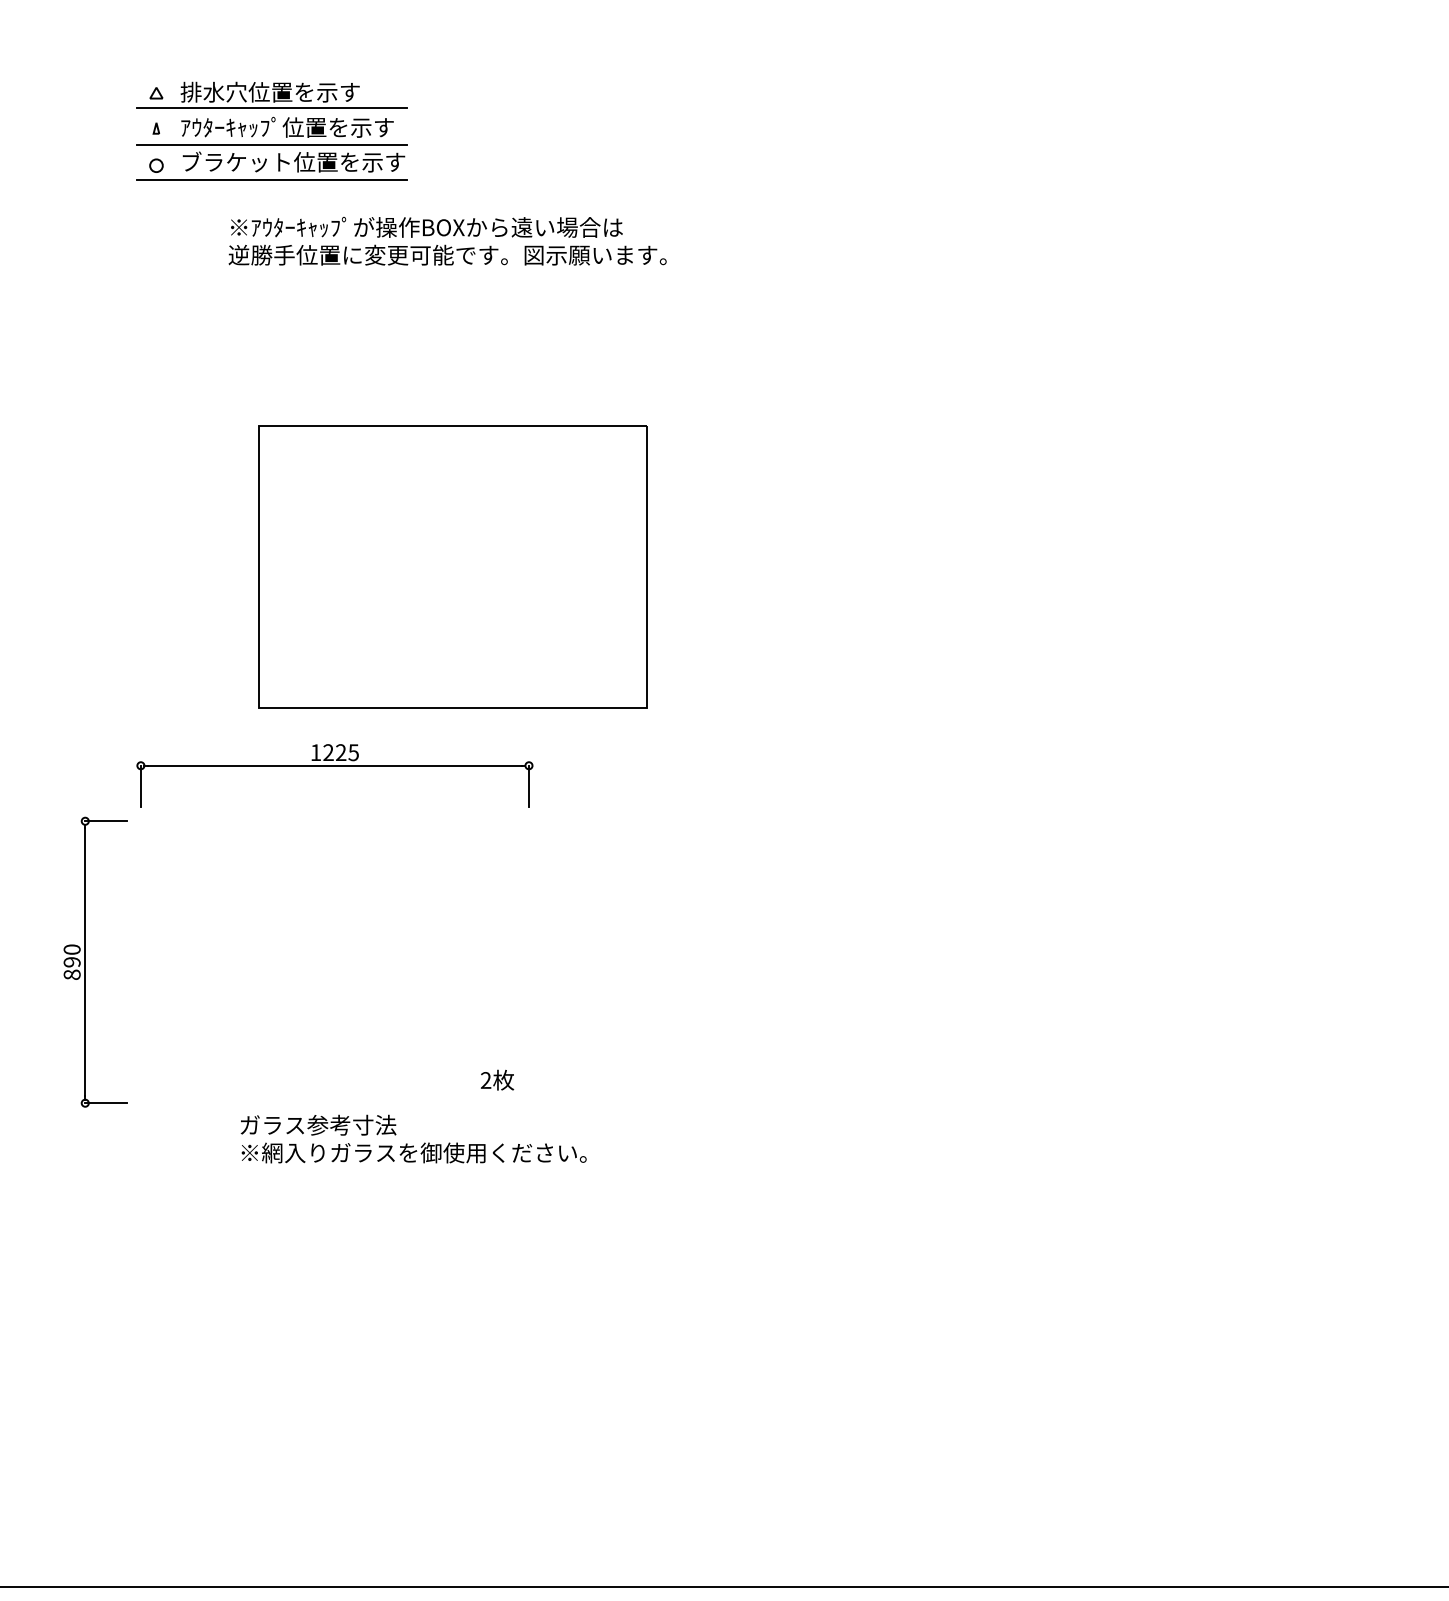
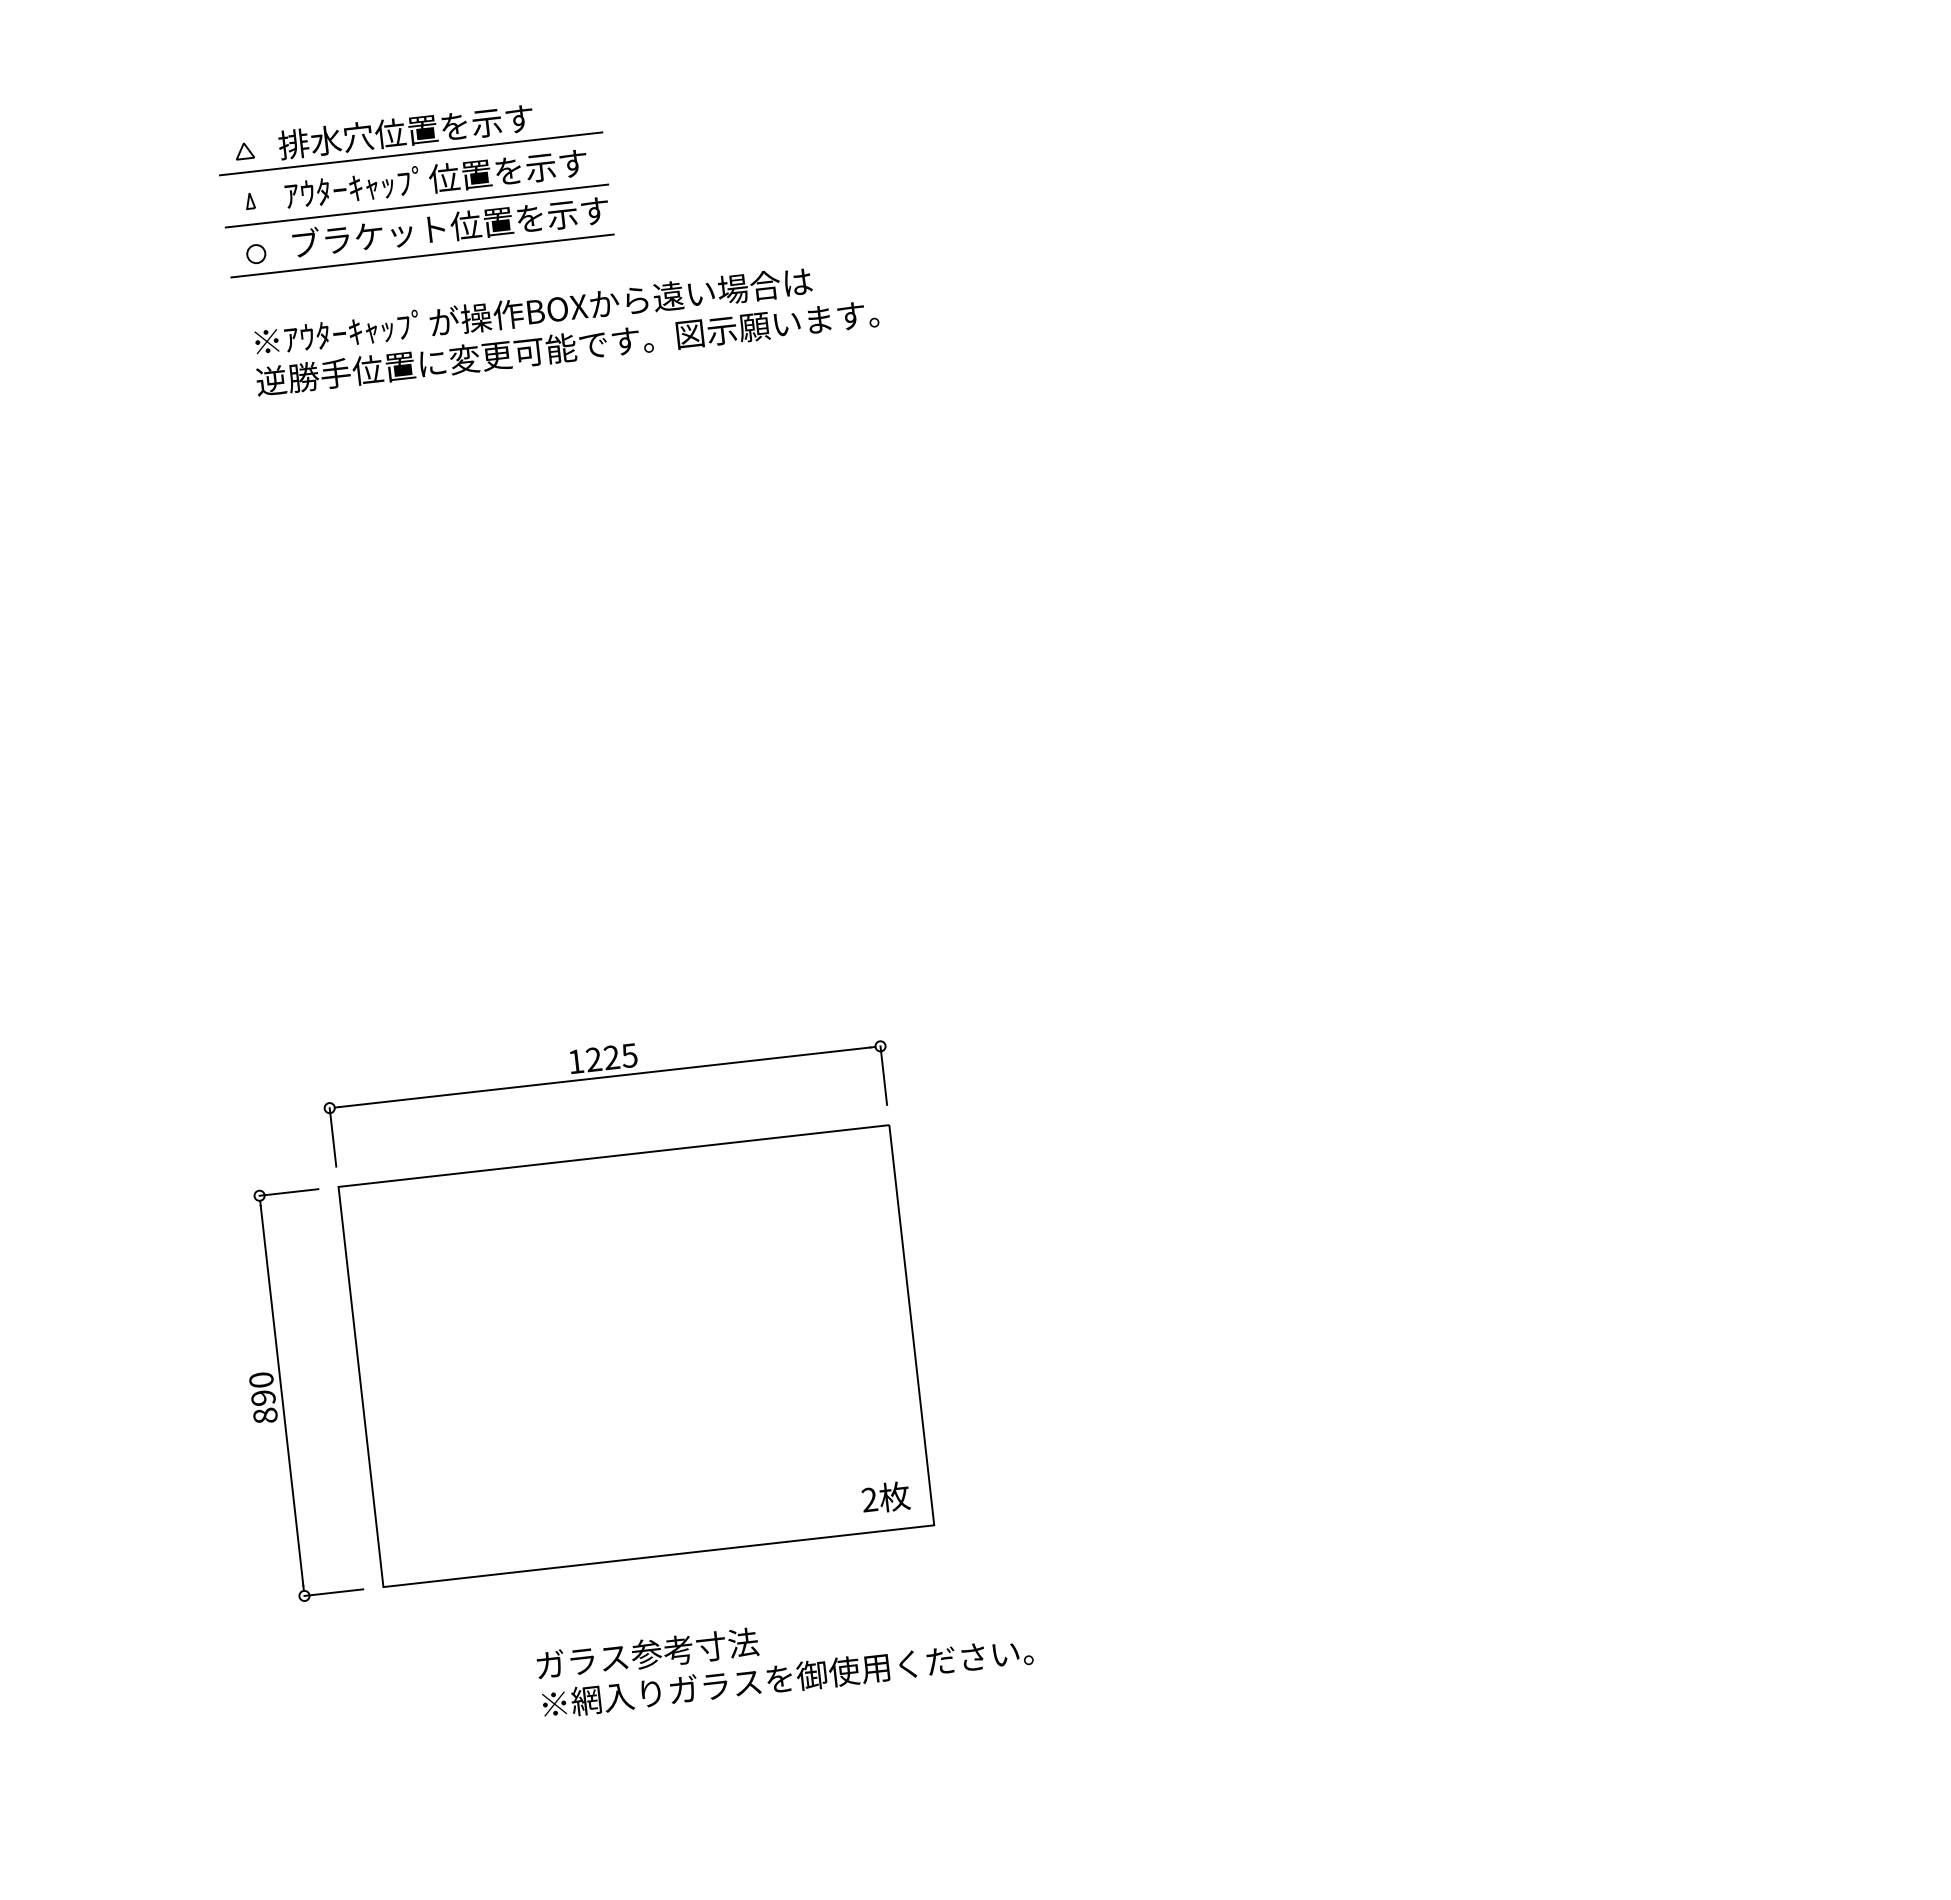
text: (447, 241) -> (565, 328), moved
part: (452, 566) -> (635, 1355), moved
text: (413, 1138) -> (784, 1657), moved

